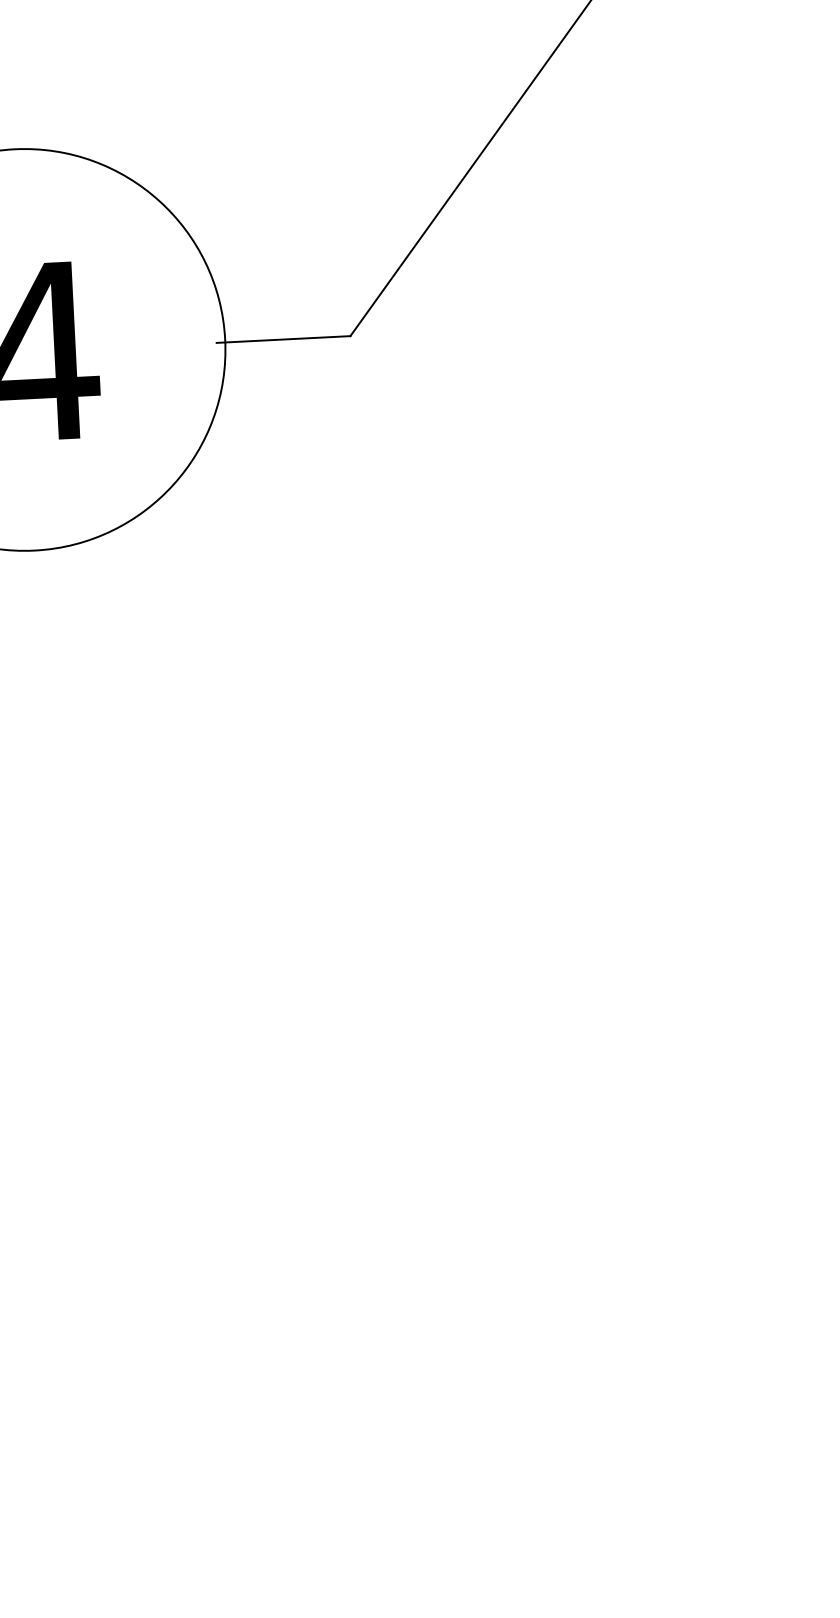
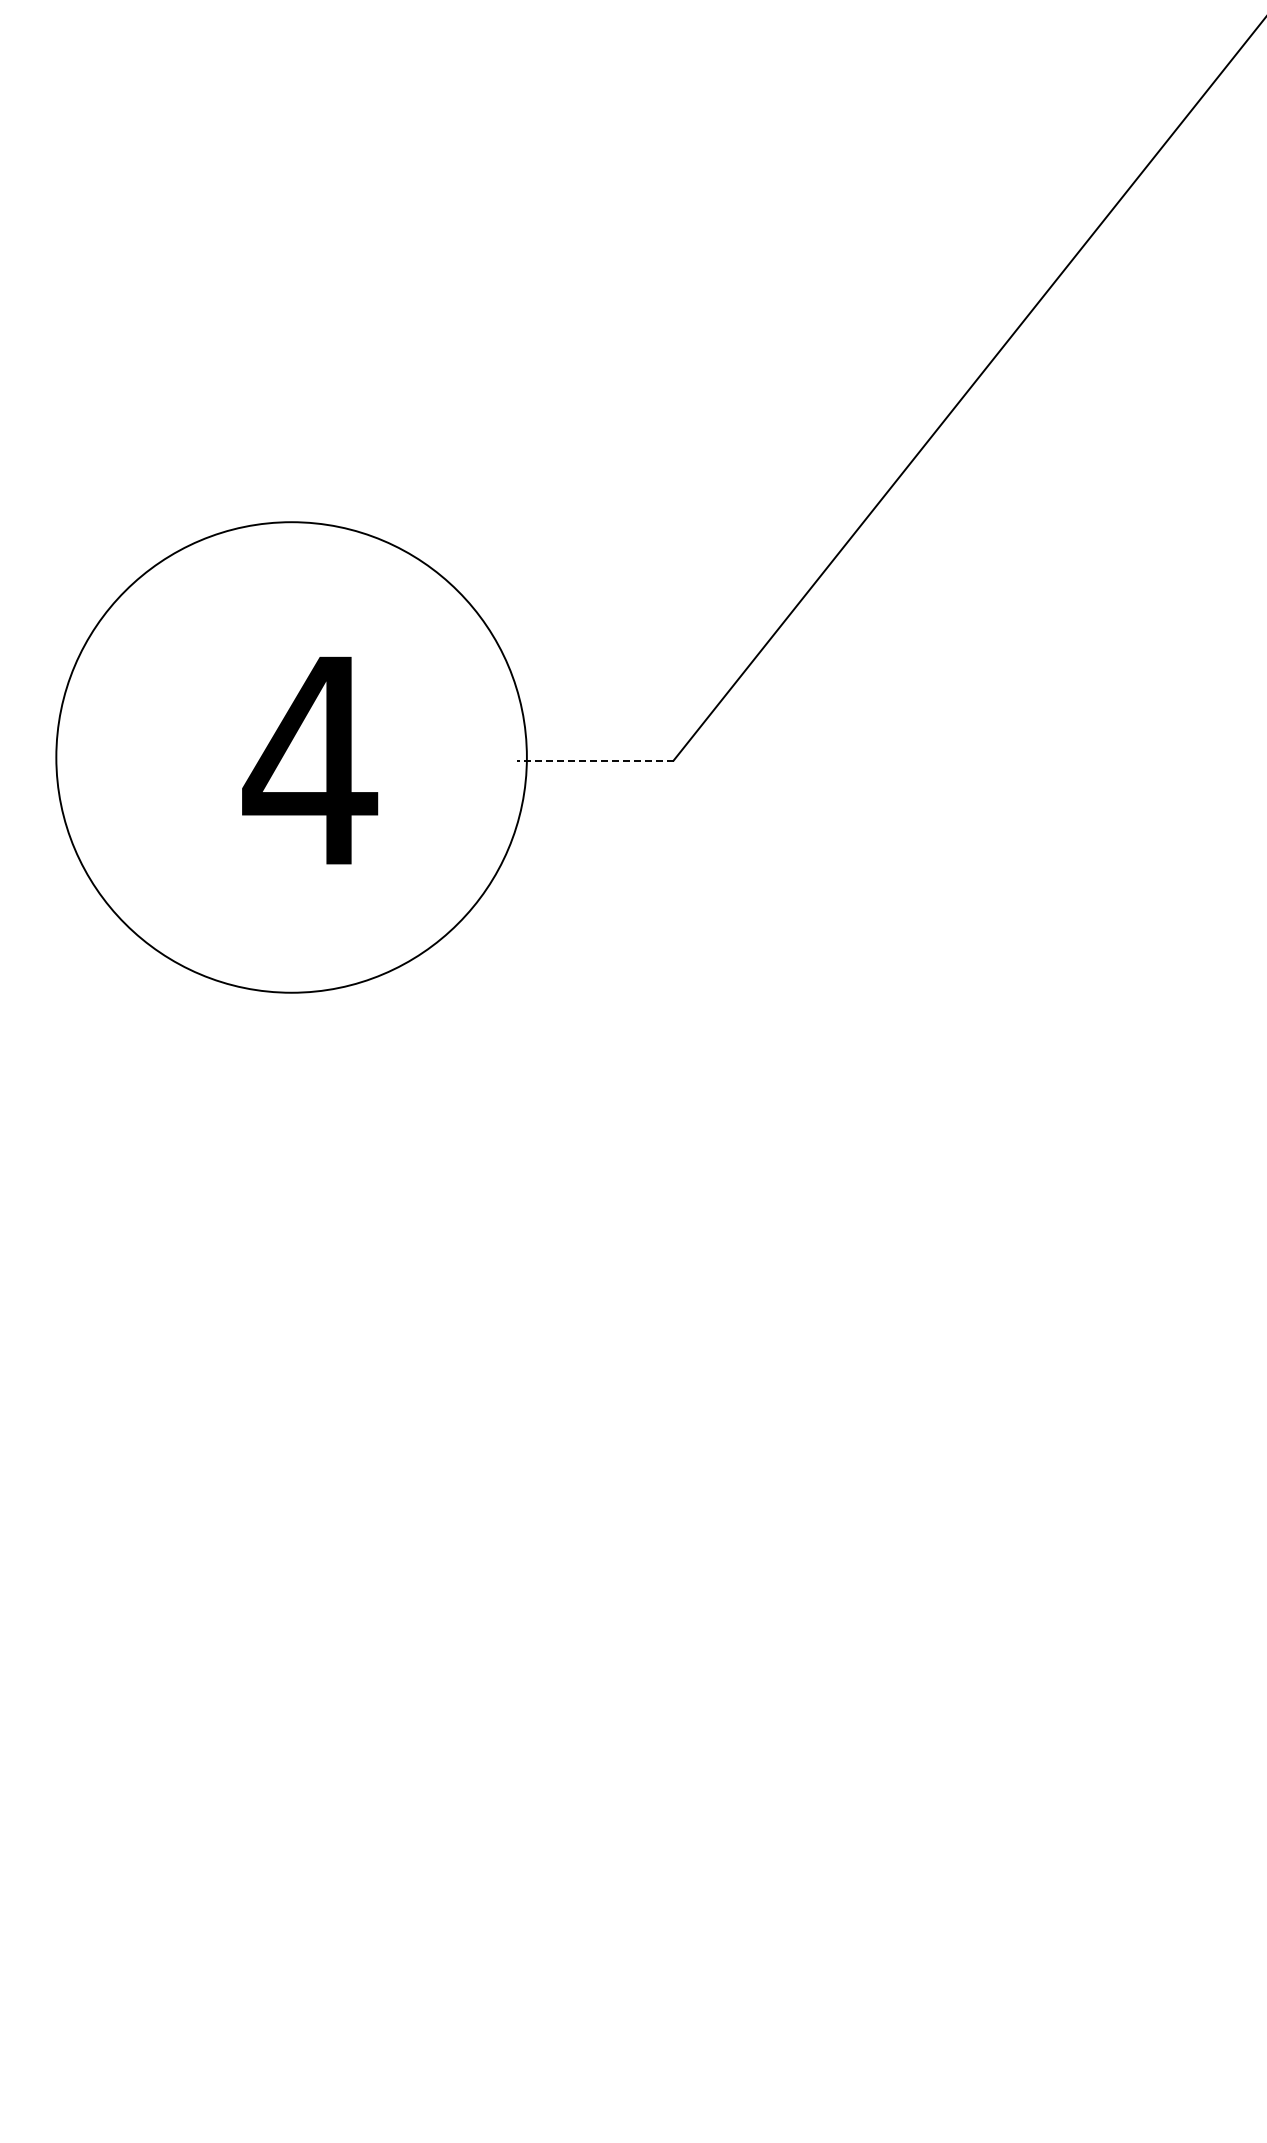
line: (282, 339) -> (594, 760), solid -> dashed

